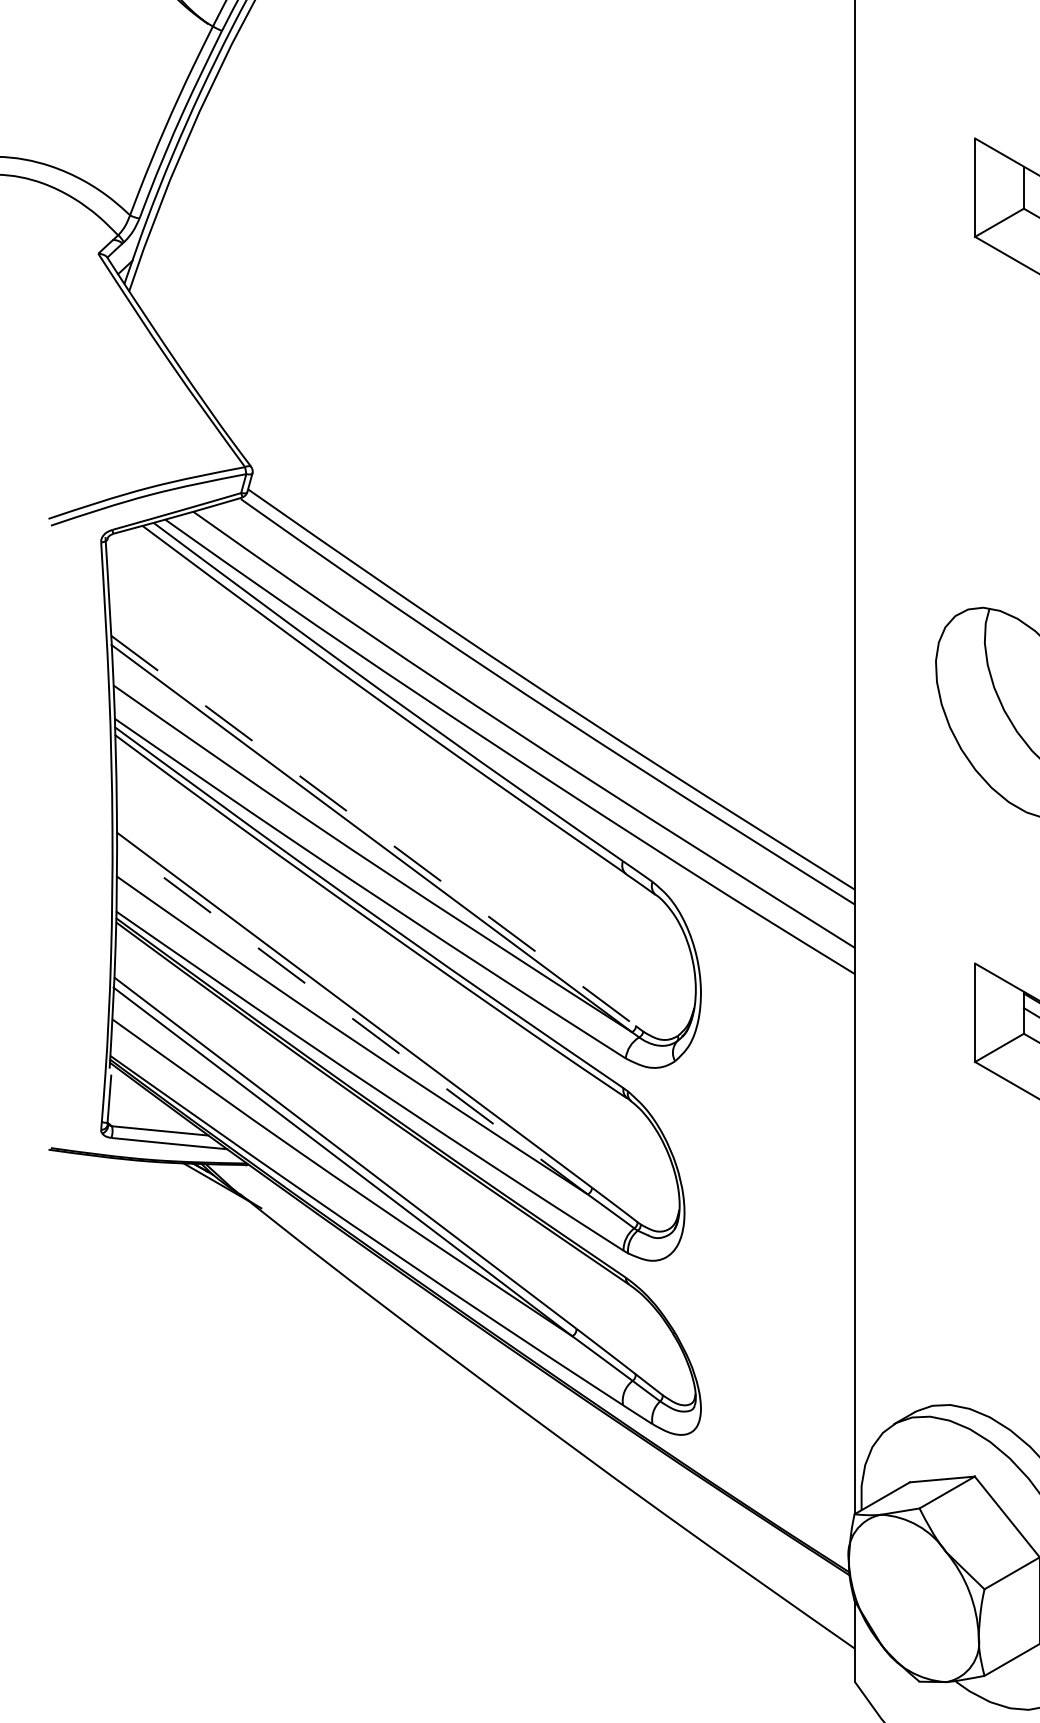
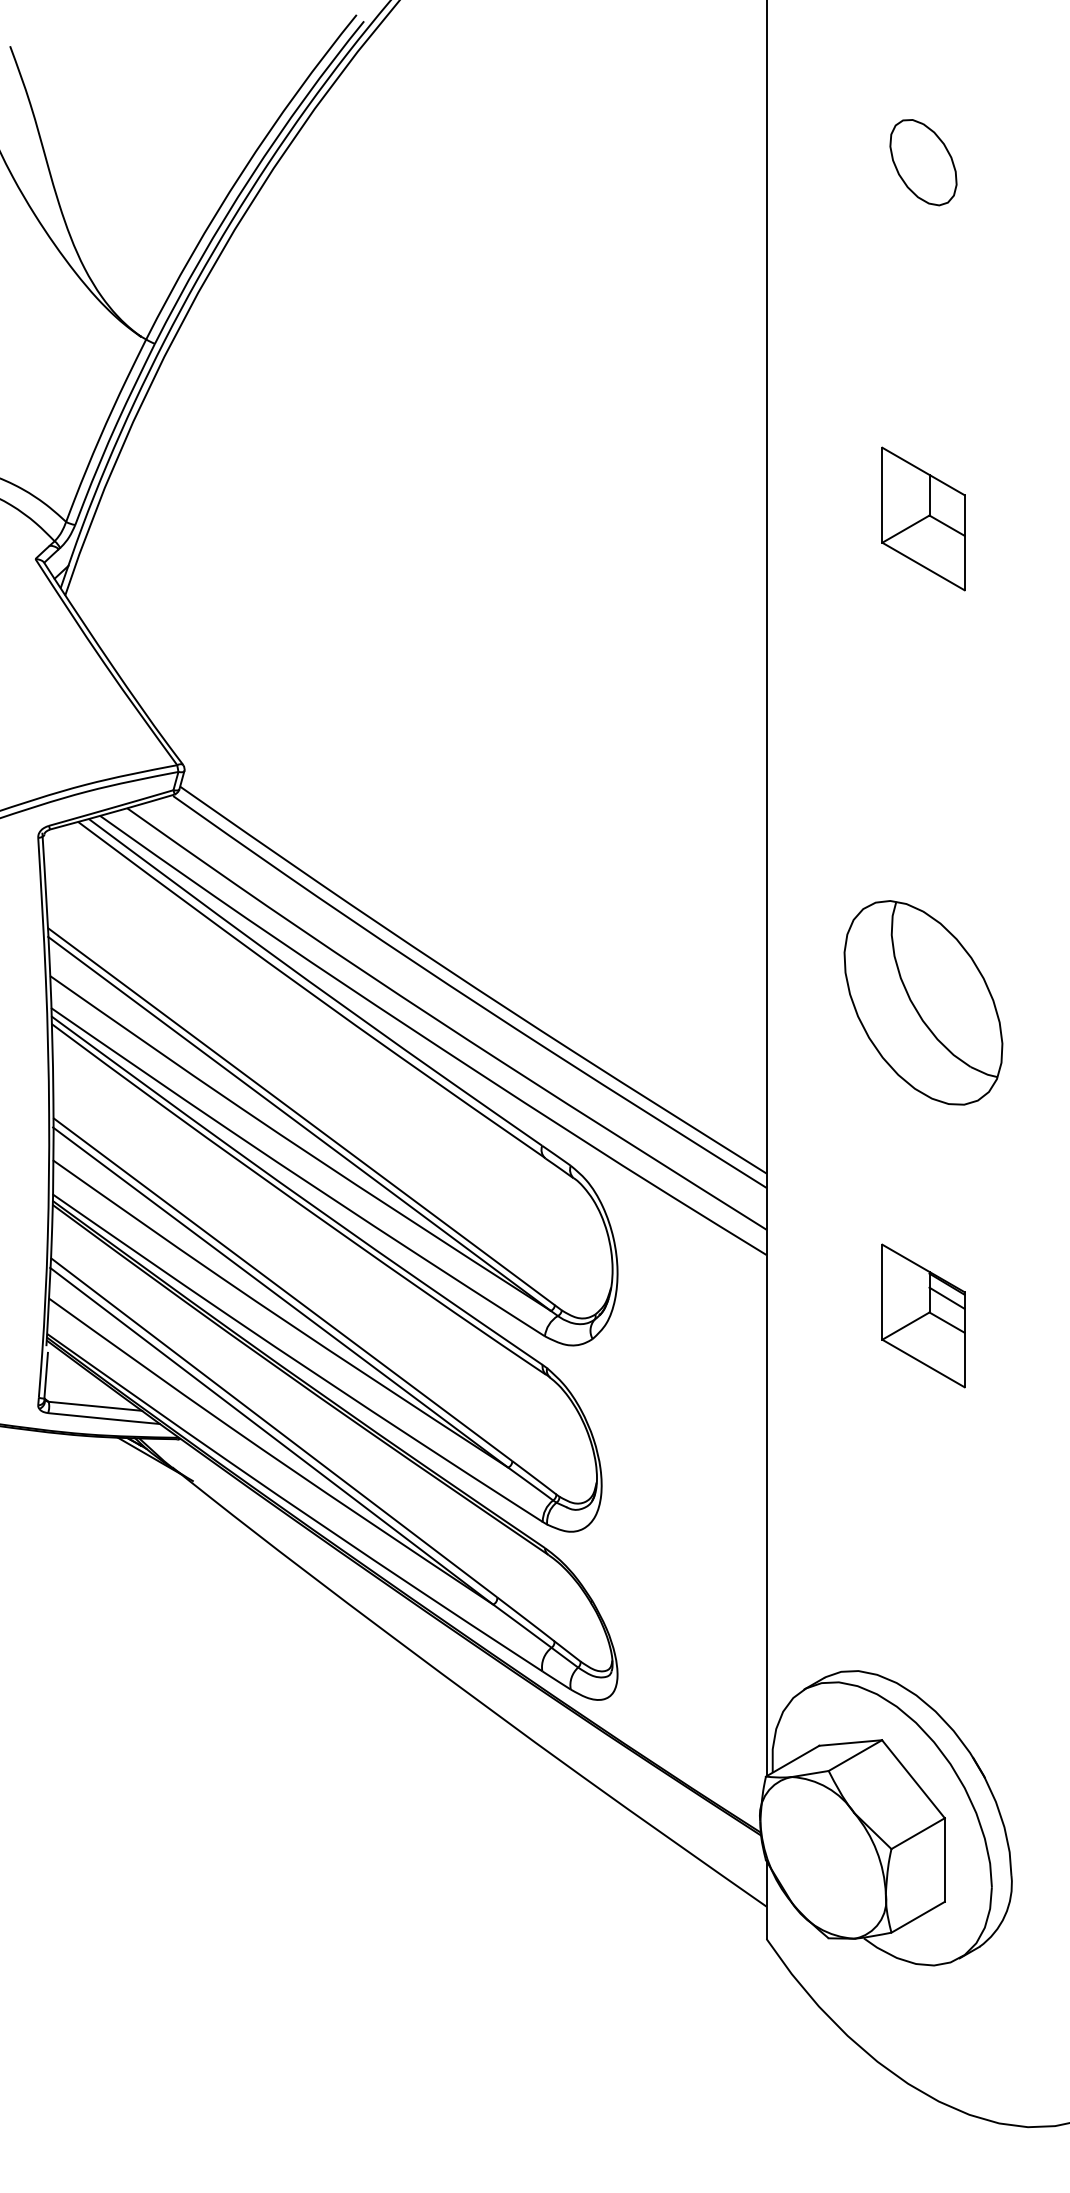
line: (372, 830) -> (300, 1116), dashed -> solid
line: (352, 1018) -> (280, 1297), dashed -> solid

